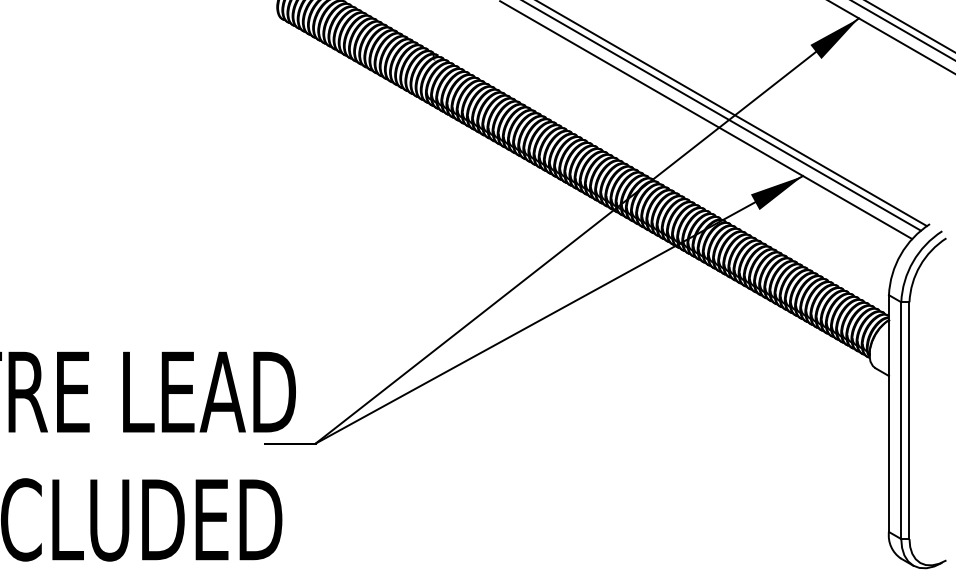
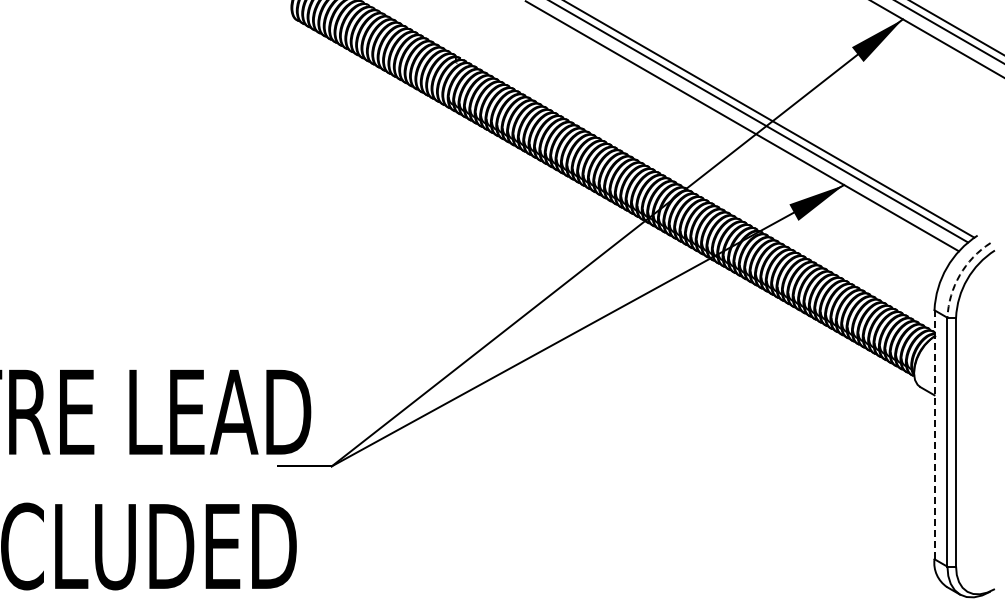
arc: (912, 262) -> (959, 275), solid -> dashed
line: (888, 414) -> (934, 435), solid -> dashed

